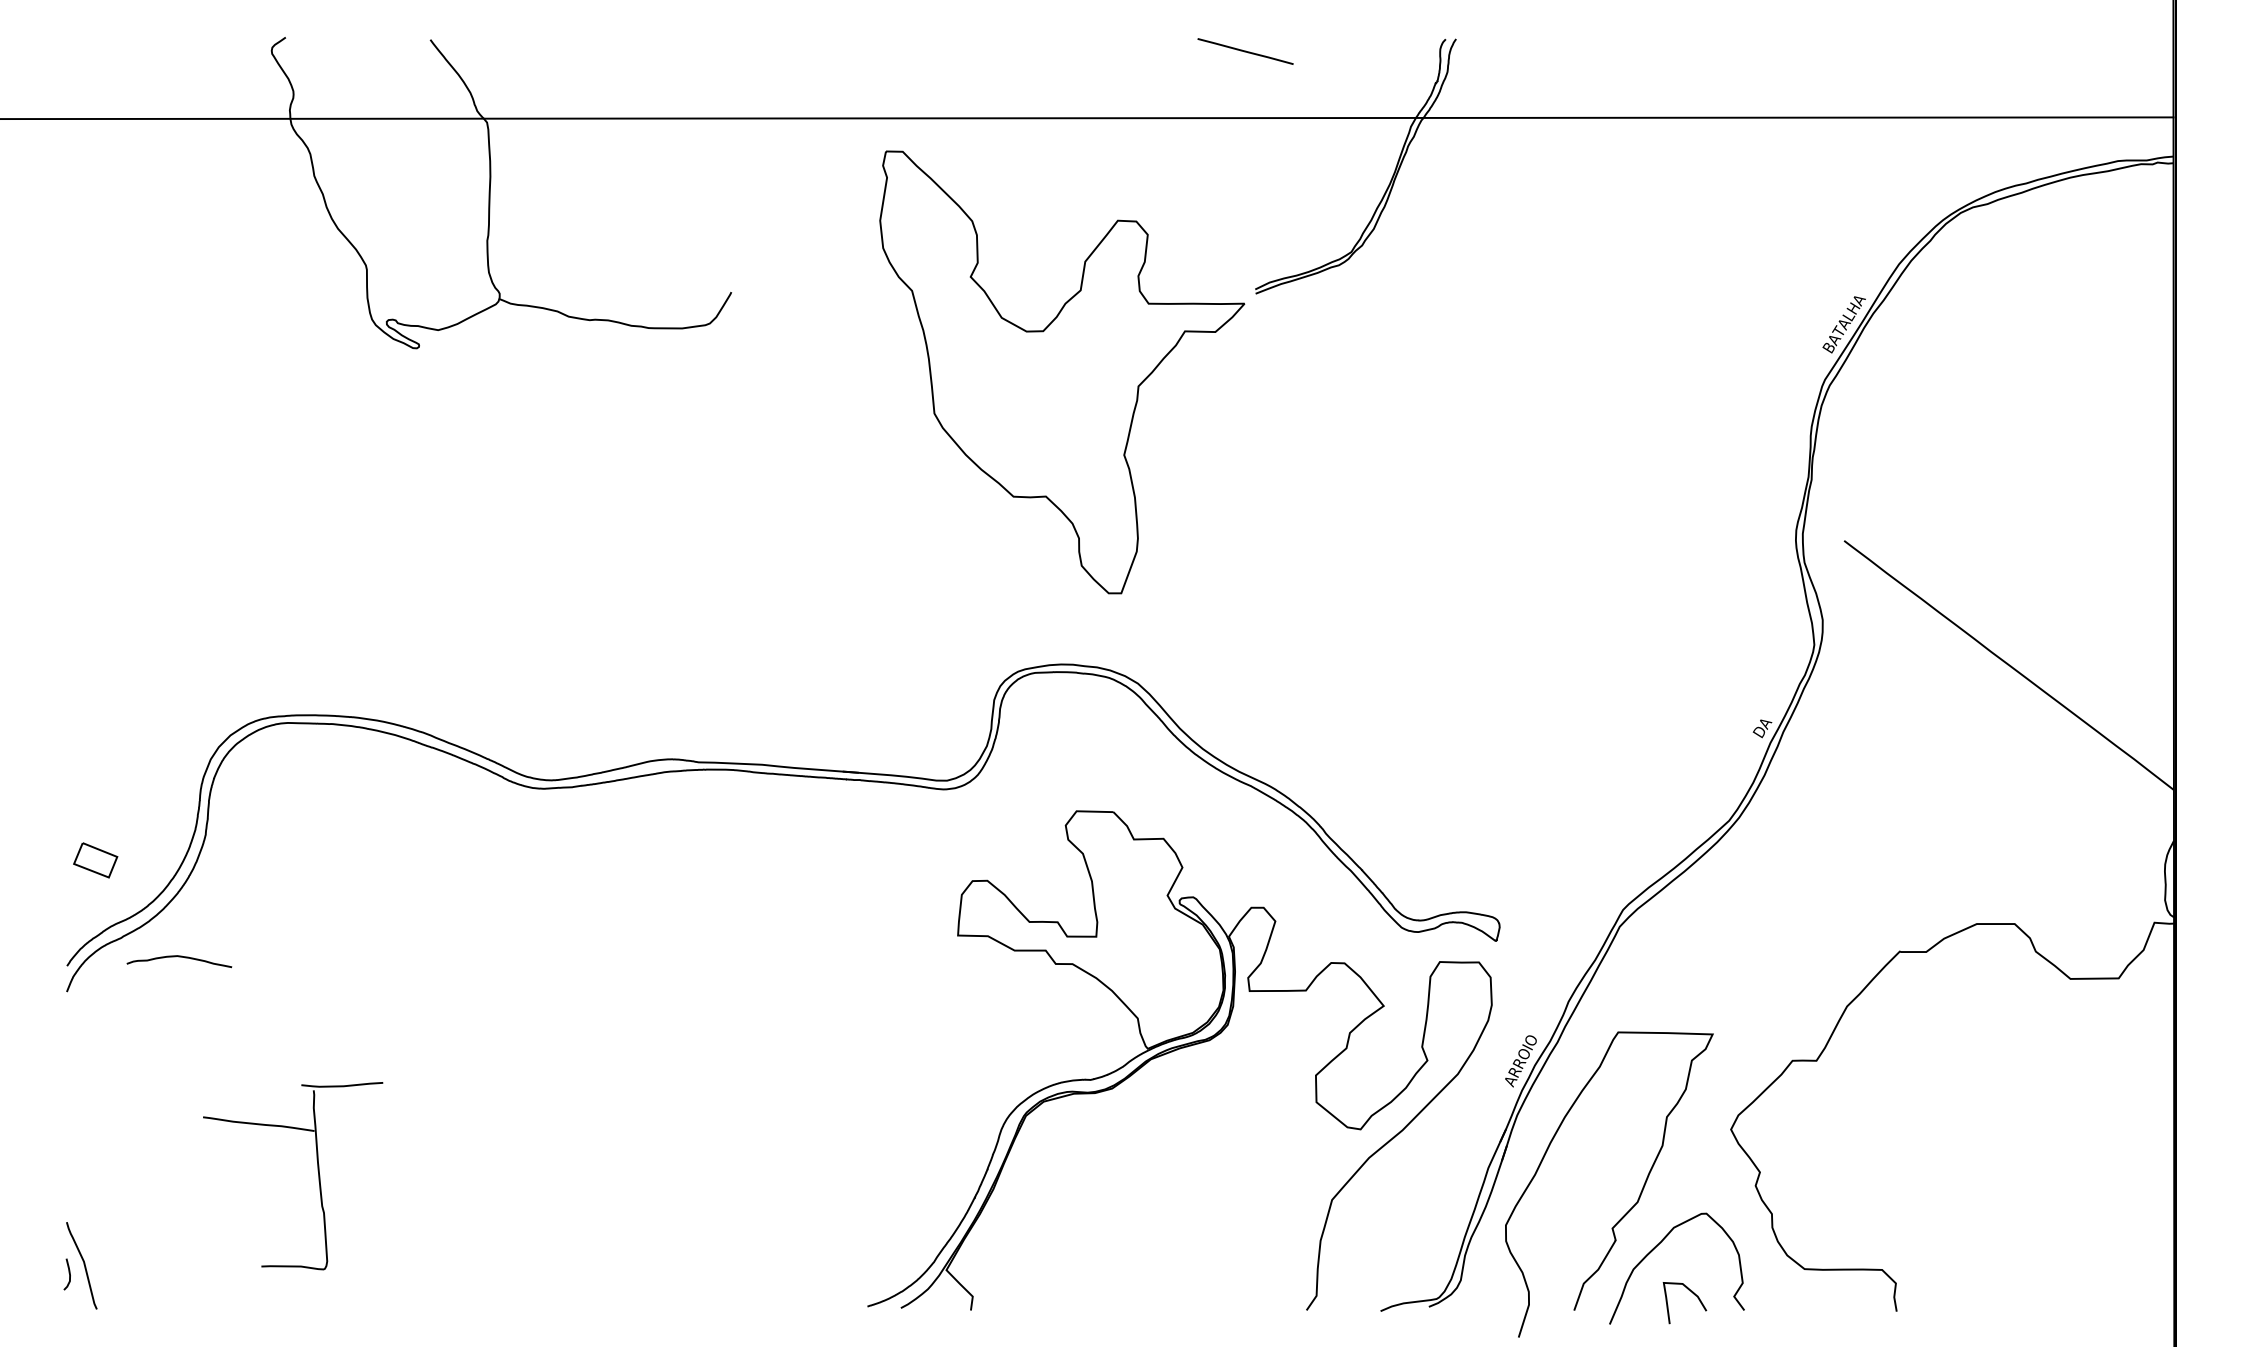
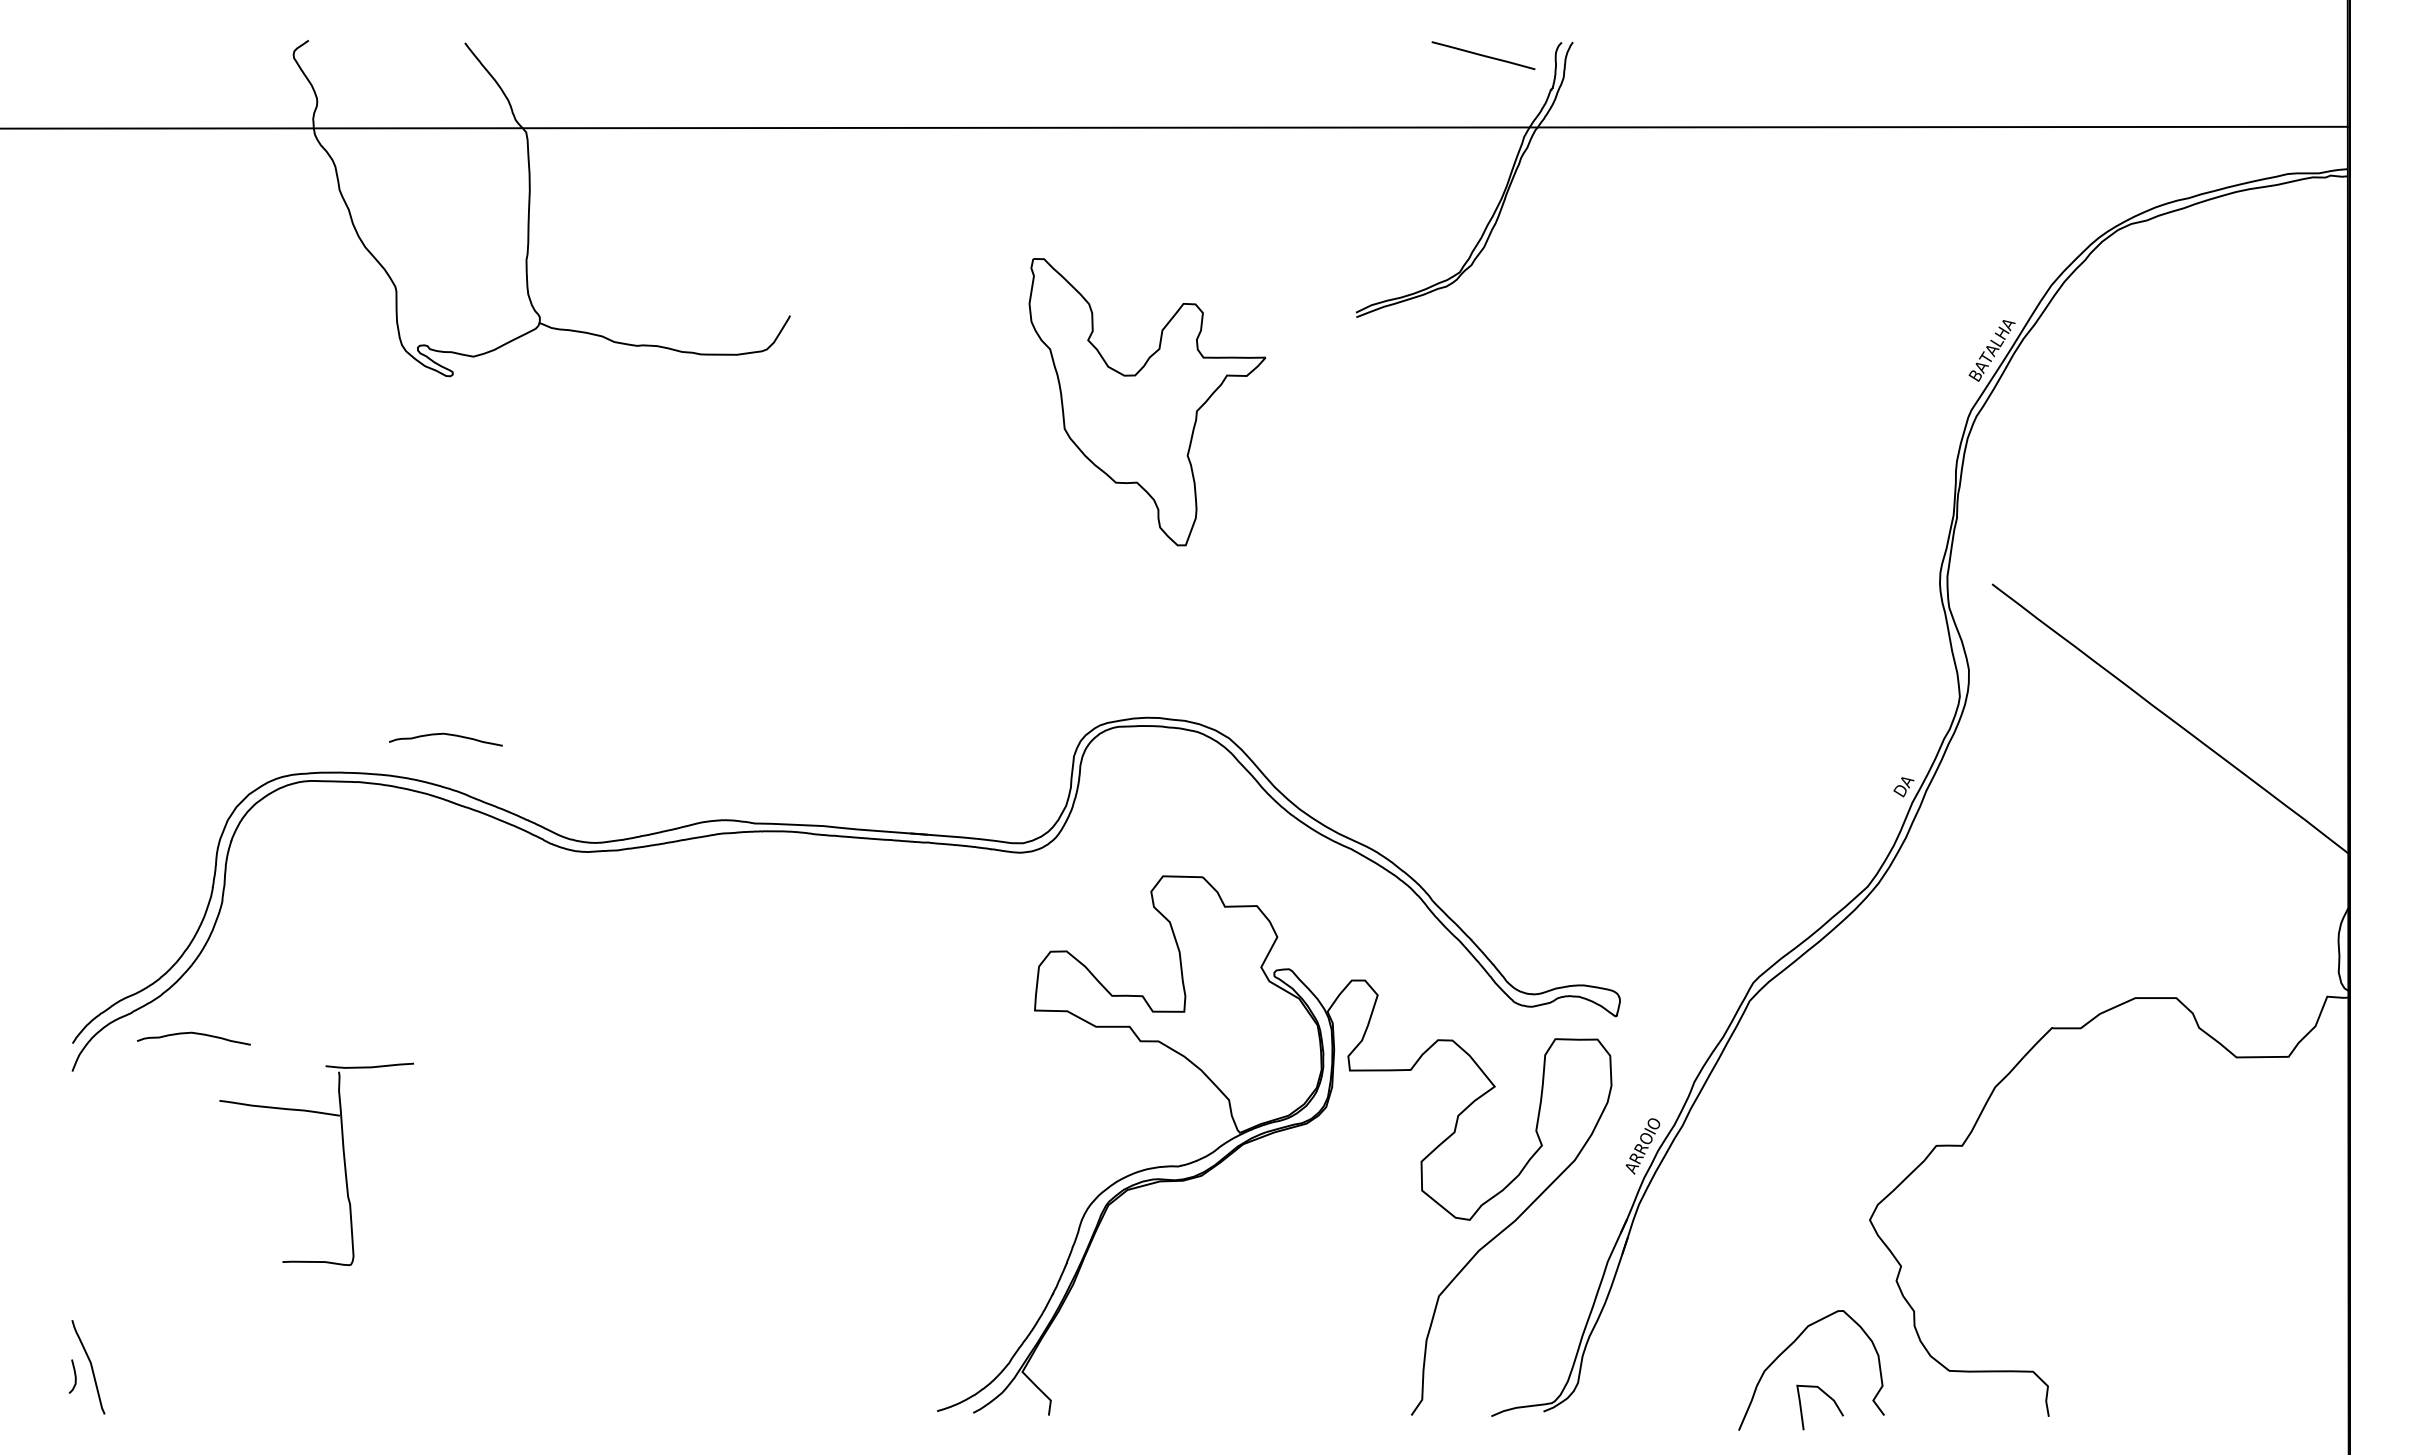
line: (1245, 51) -> (1483, 55), moved
part: (1062, 371) -> (1147, 401), size x0.6
curve: (414, 680) -> (447, 735), added
part: (95, 860) -> (103, 929), removed
part: (317, 1174) -> (343, 1162), moved
curve: (1631, 1206) -> (1762, 1303), removed

